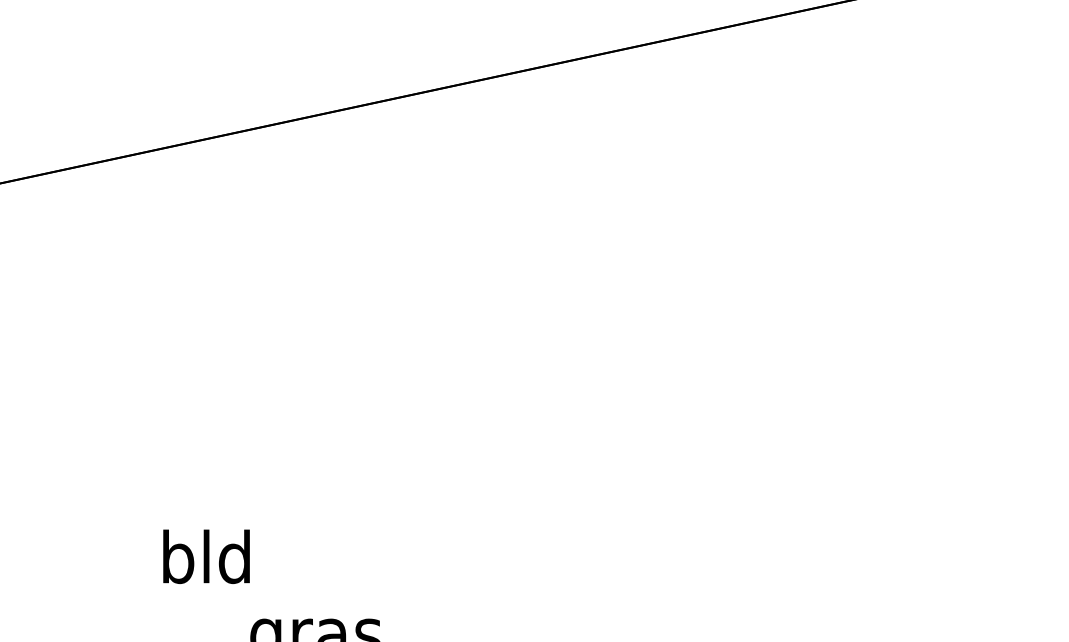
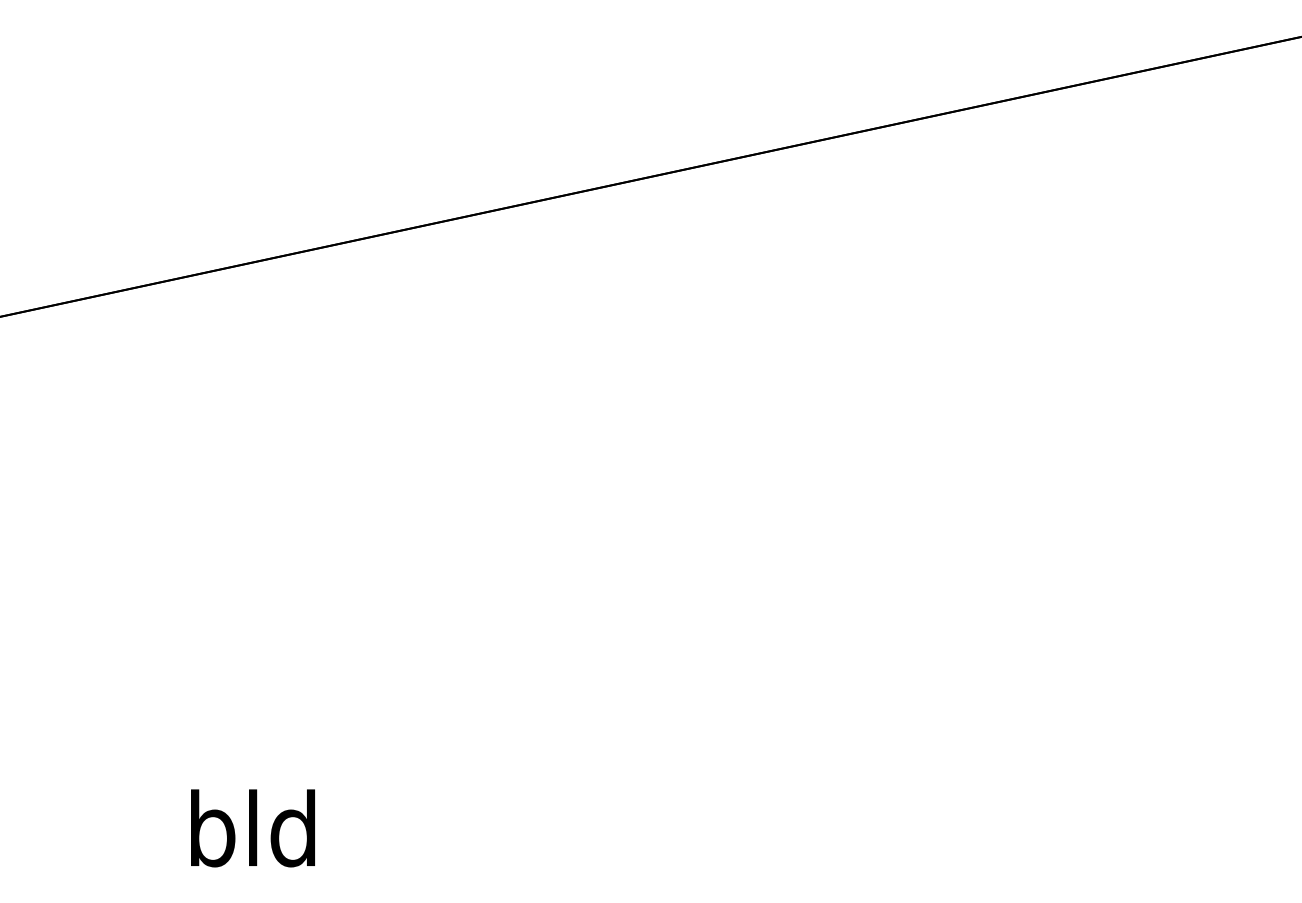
text: (206, 556) -> (252, 827), moved

